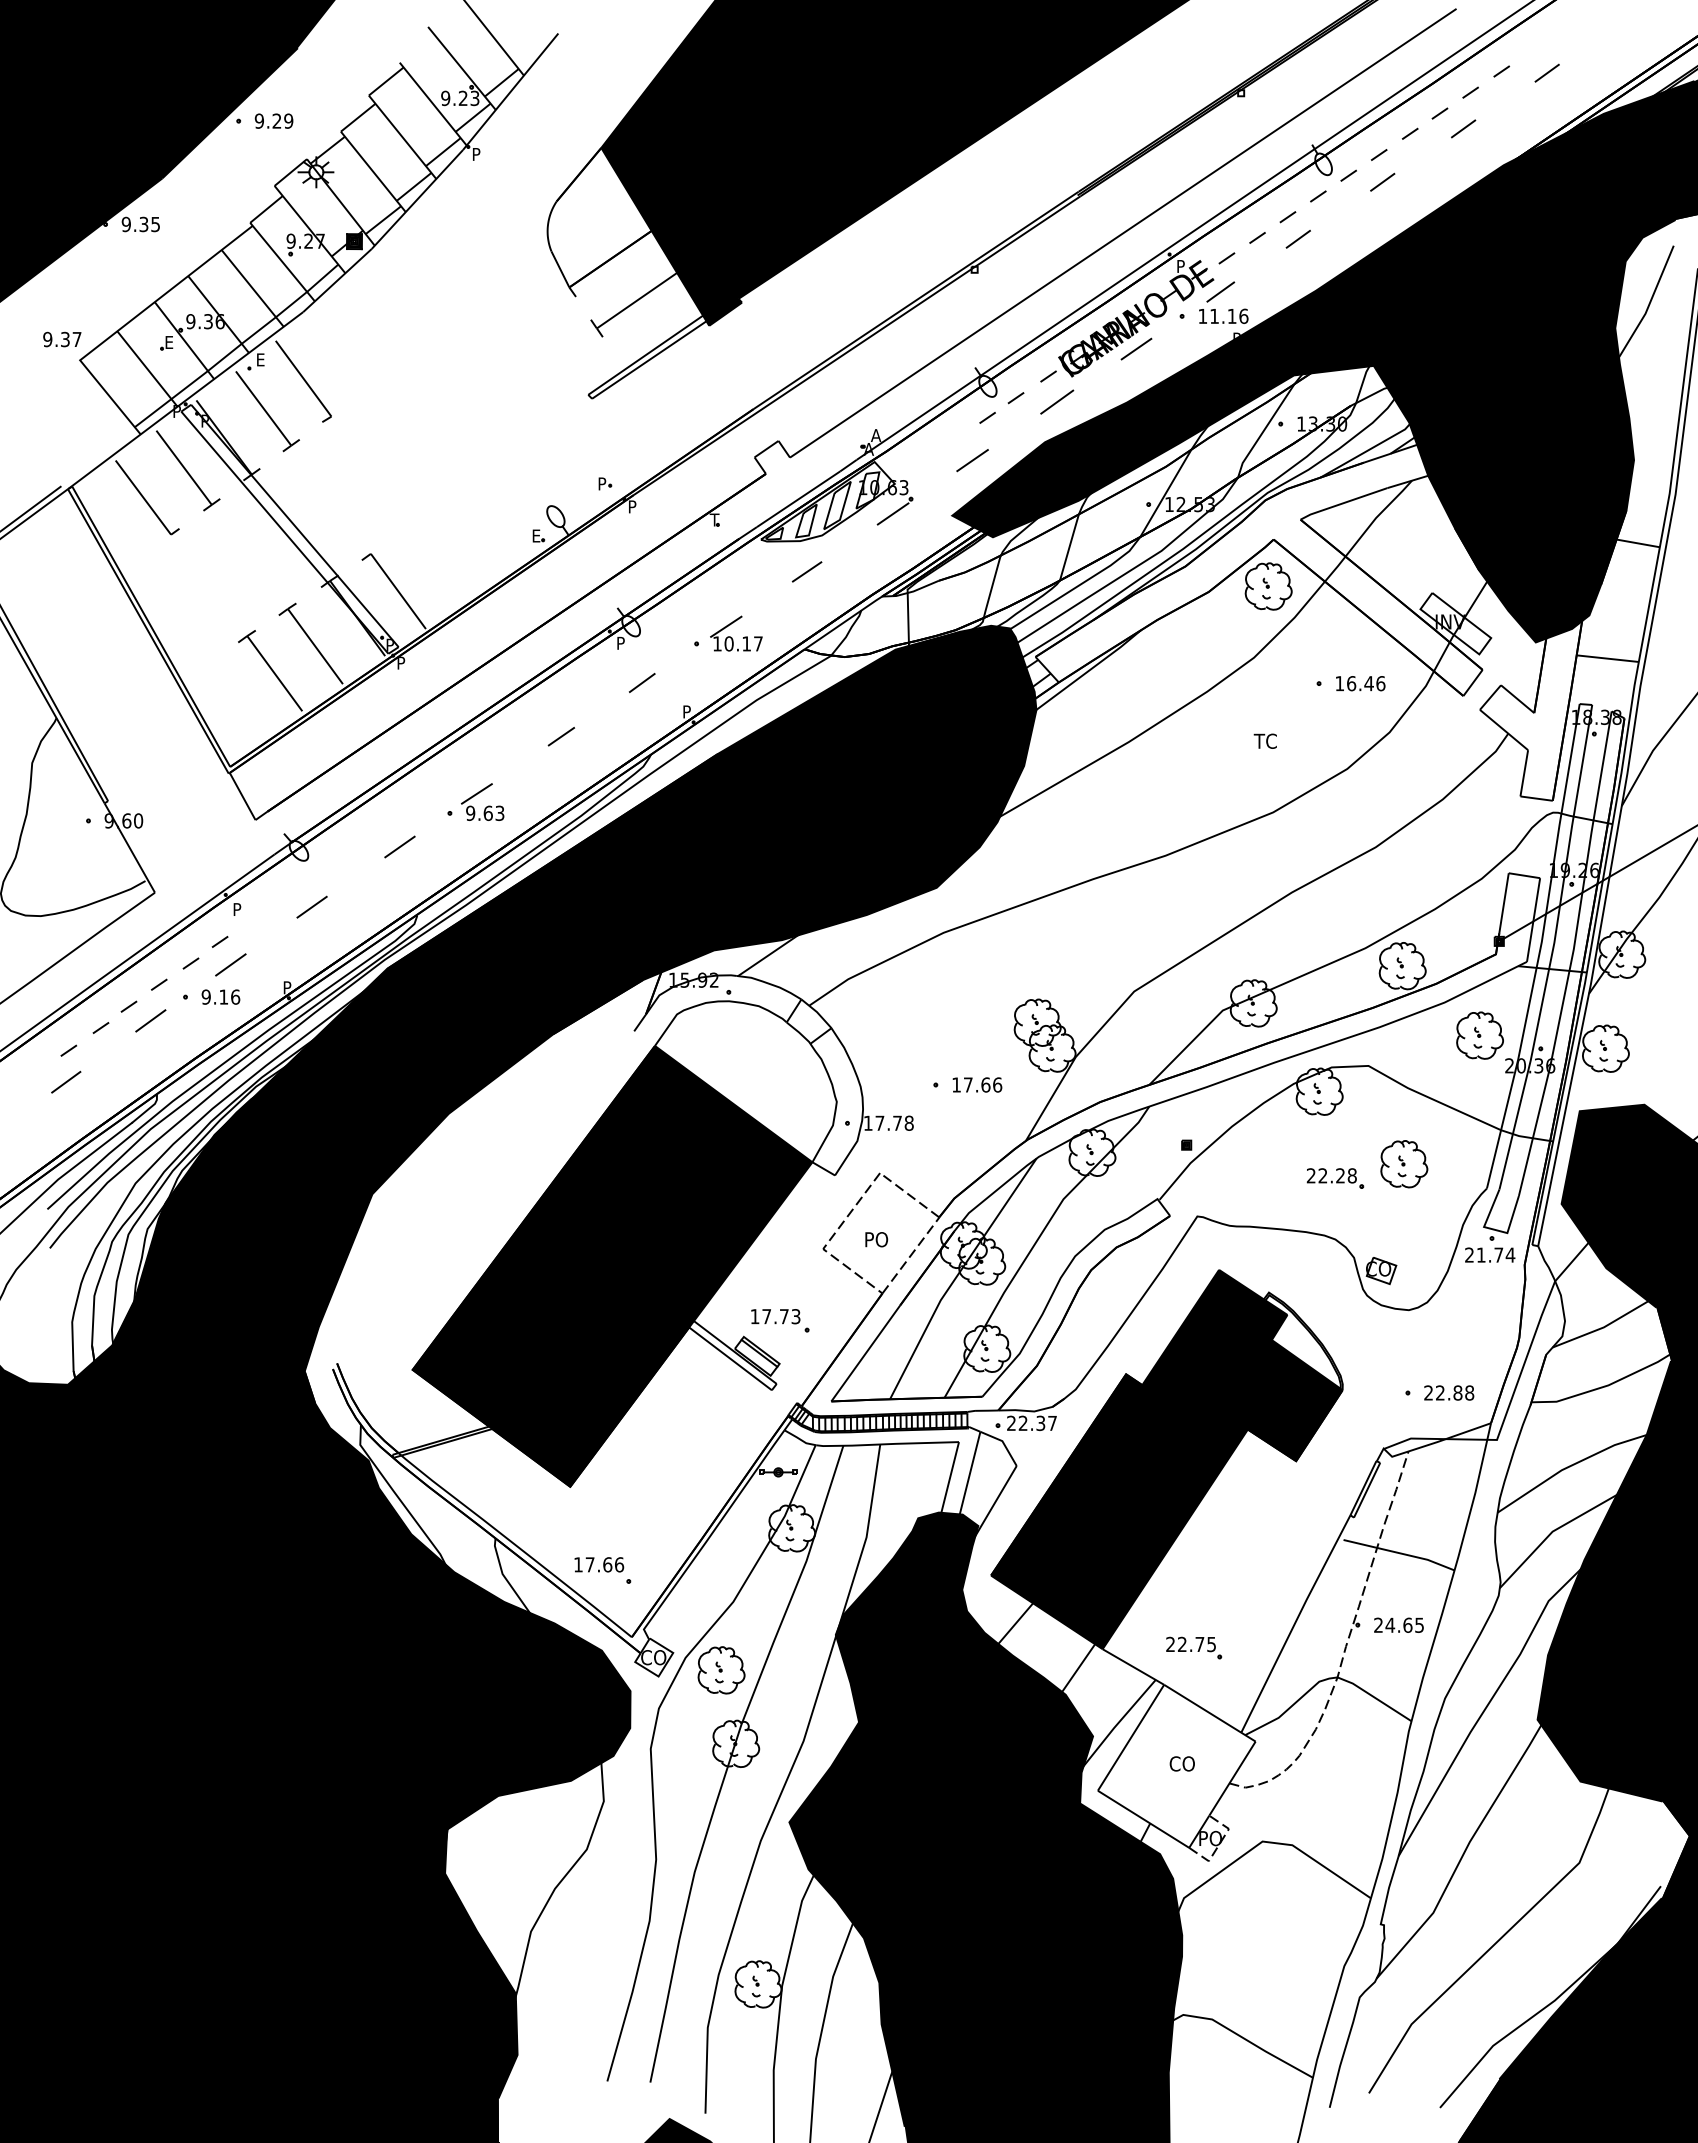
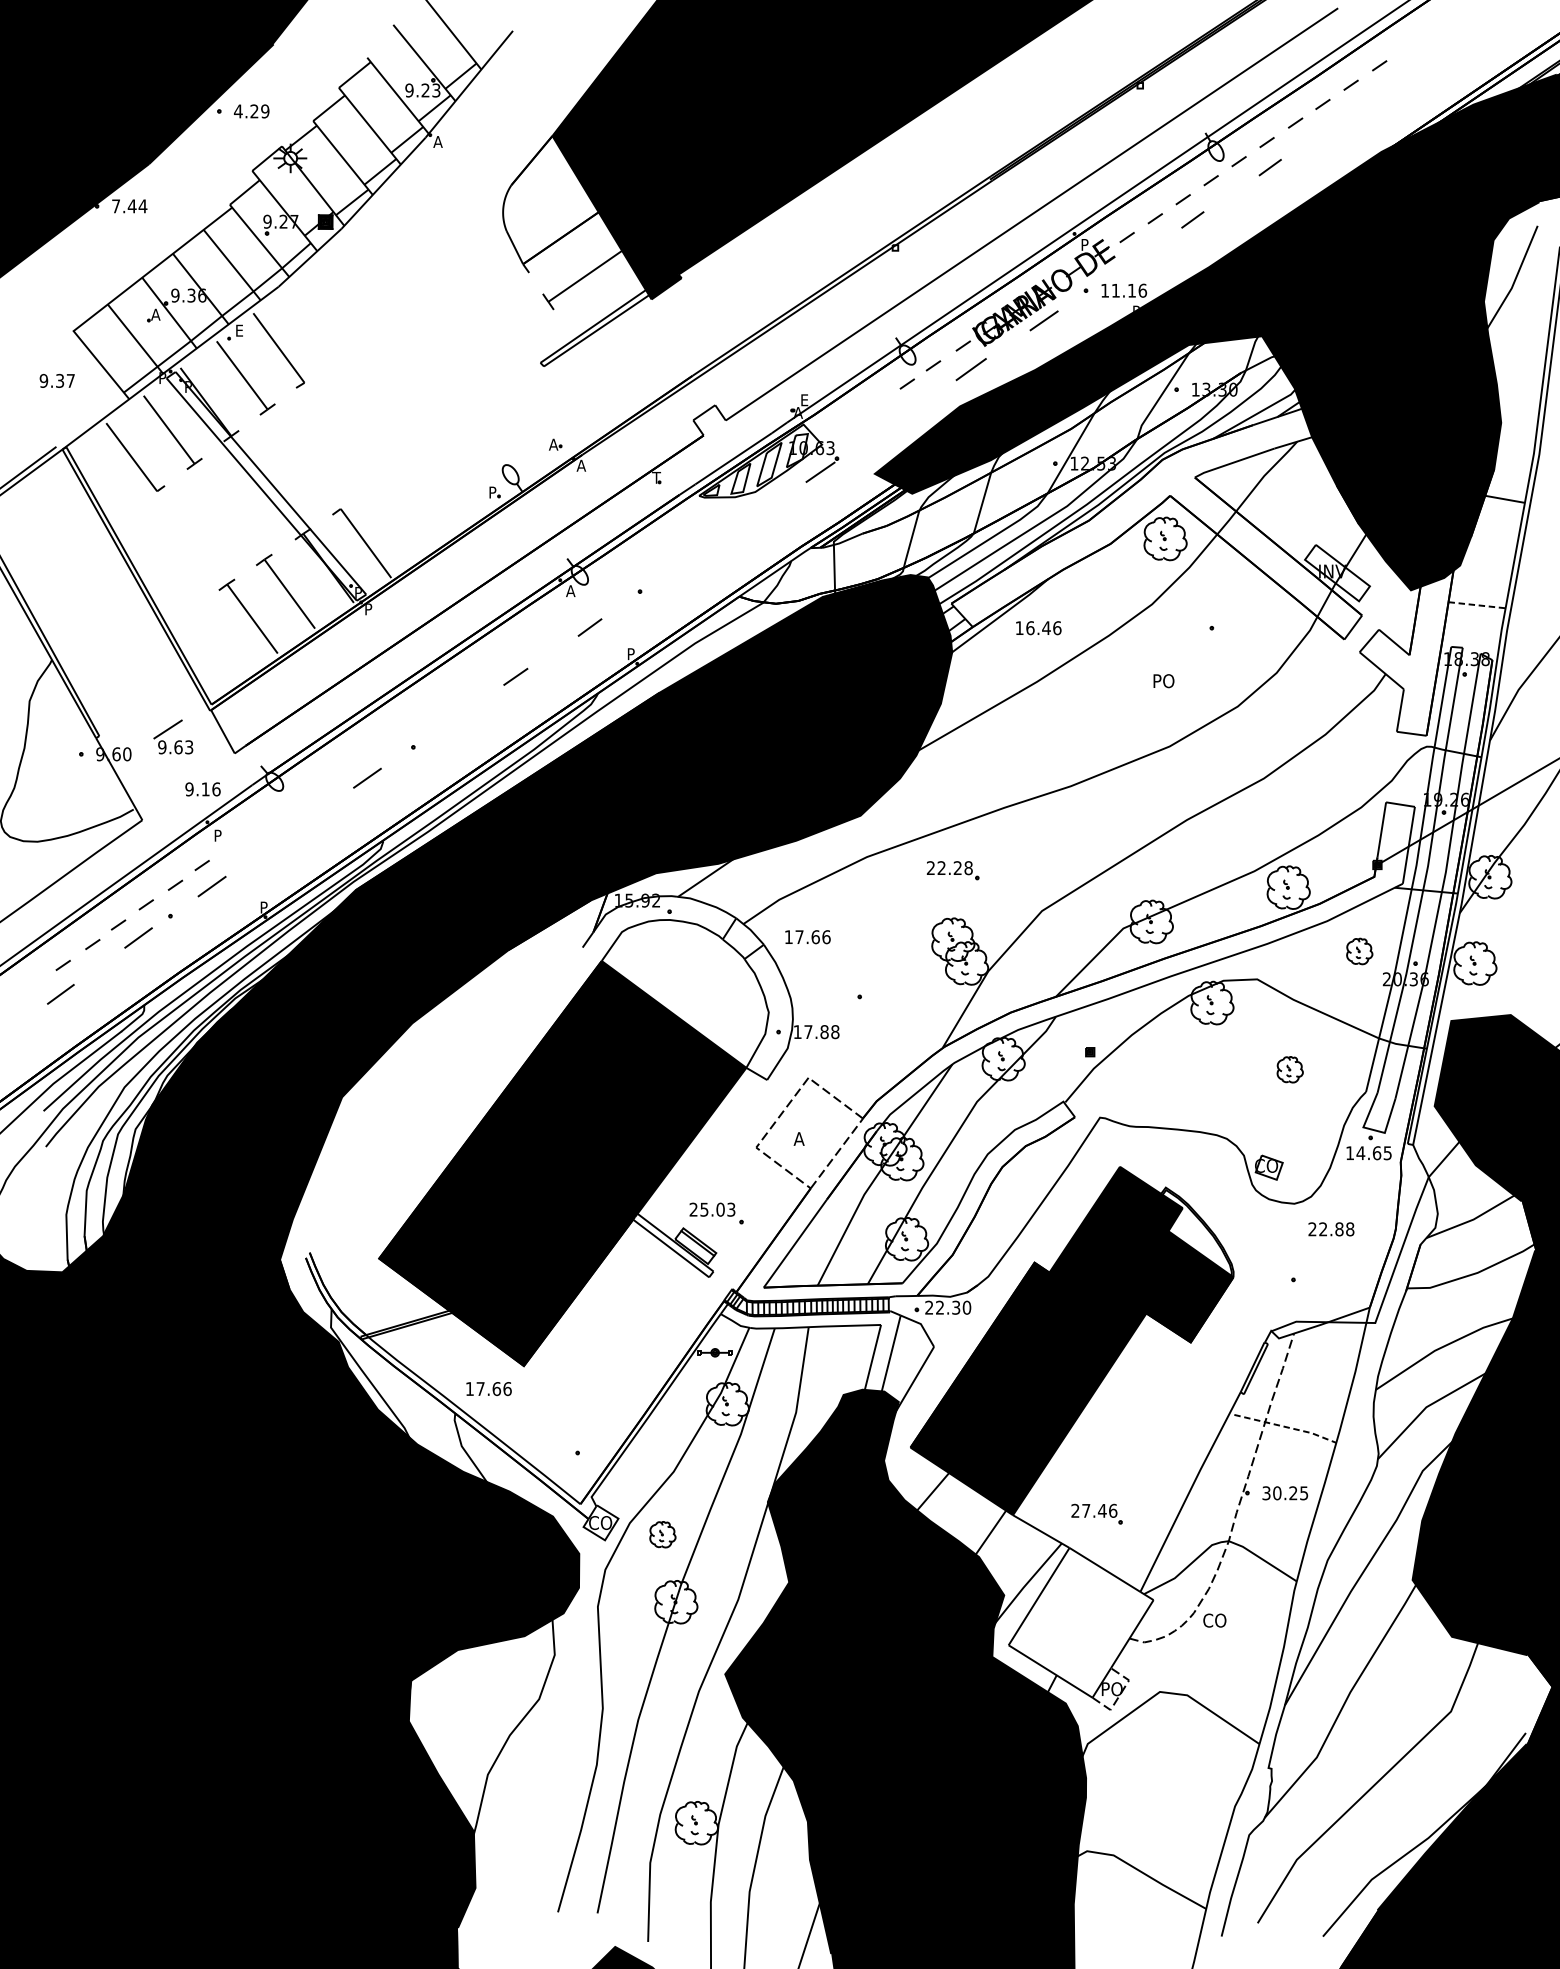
line: (1546, 72) -> (1420, 66), removed
text: (259, 120) -> (238, 110), 9.29 -> 4.29
line: (1463, 128) -> (1344, 118), removed
text: (476, 154) -> (437, 142), P -> A
text: (140, 224) -> (129, 206), 9.35 -> 7.44
line: (1220, 291) -> (1121, 267), removed
text: (62, 339) -> (57, 380), moved
text: (169, 342) -> (155, 314), E -> A
text: (876, 435) -> (805, 400), A -> E
line: (972, 460) -> (893, 423), removed
text: (602, 483) -> (553, 444), P -> A
text: (632, 506) -> (581, 465), P -> A
text: (537, 535) -> (493, 492), E -> P
line: (806, 571) -> (740, 525), removed
part: (736, 633) -> (676, 582), removed
text: (621, 642) -> (570, 590), P -> A
line: (1608, 658) -> (1477, 605), solid -> dashed
text: (1360, 683) -> (1038, 628), moved
text: (1265, 740) -> (1162, 680), TC -> PO
part: (486, 806) -> (176, 741), moved
line: (311, 906) -> (286, 832), removed
text: (220, 996) -> (202, 788), moved
part: (1479, 1035) -> (1359, 951), size x0.6
text: (977, 1084) -> (808, 936), moved
text: (897, 1122) -> (824, 1031), 17.78 -> 17.88
part: (1404, 1164) -> (1290, 1069), size x0.6
part: (1335, 1178) -> (953, 870), moved
text: (876, 1239) -> (805, 1138), PO -> A
text: (1490, 1254) -> (1369, 1152), 21.74 -> 14.65
text: (769, 1316) -> (706, 1209), 17.73 -> 25.03
text: (1449, 1392) -> (1331, 1228), moved
text: (1052, 1423) -> (966, 1307), 22.37 -> 22.30
line: (1400, 1553) -> (1286, 1427), solid -> dashed
text: (599, 1564) -> (489, 1388), moved
text: (1393, 1624) -> (1280, 1492), 24.65 -> 30.25
text: (1197, 1644) -> (1100, 1510), 22.75 -> 27.46
part: (721, 1670) -> (662, 1534), size x0.6
text: (1181, 1763) -> (1214, 1620), moved

